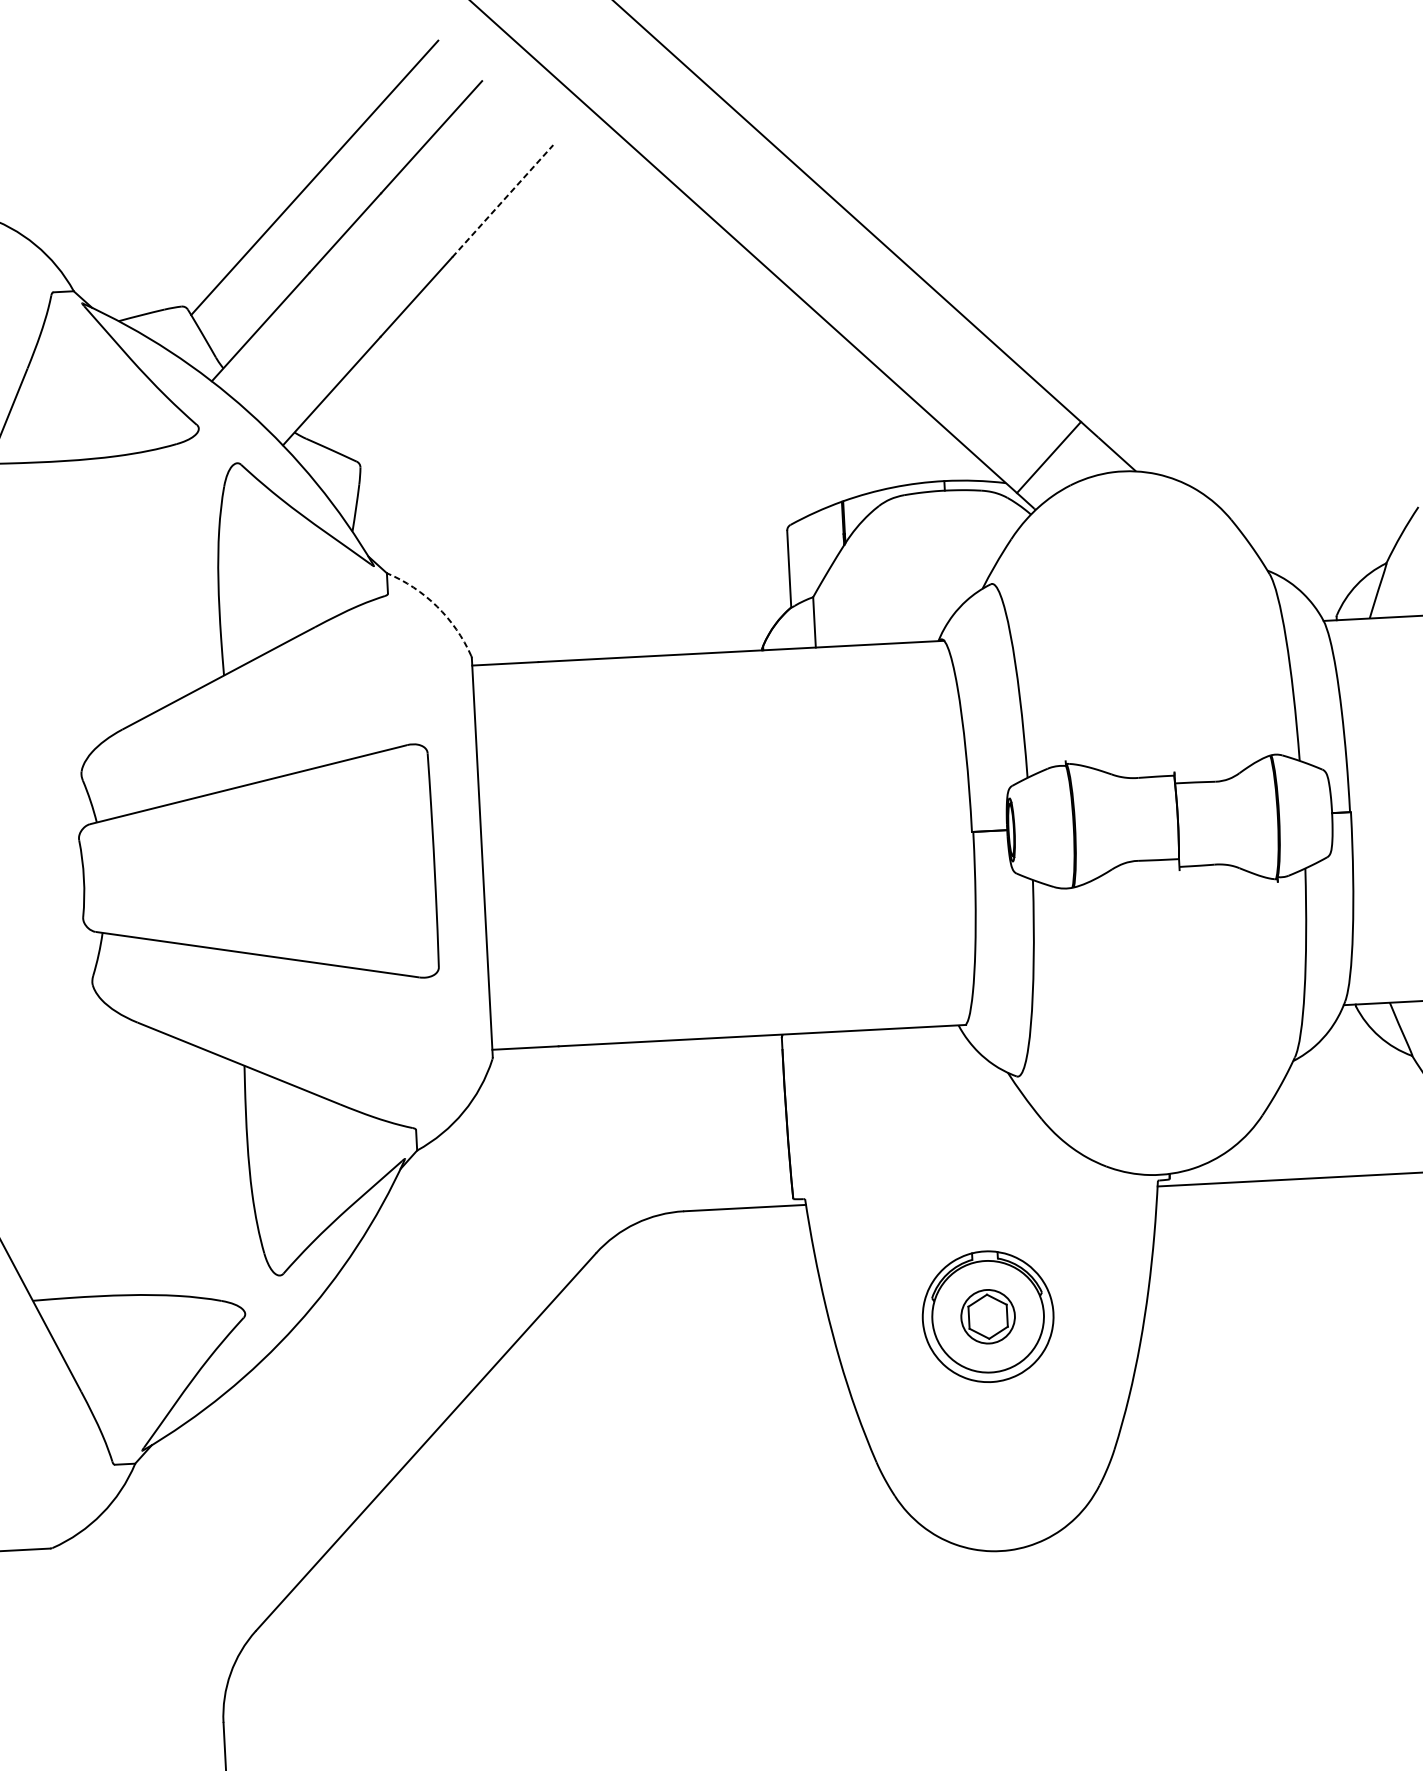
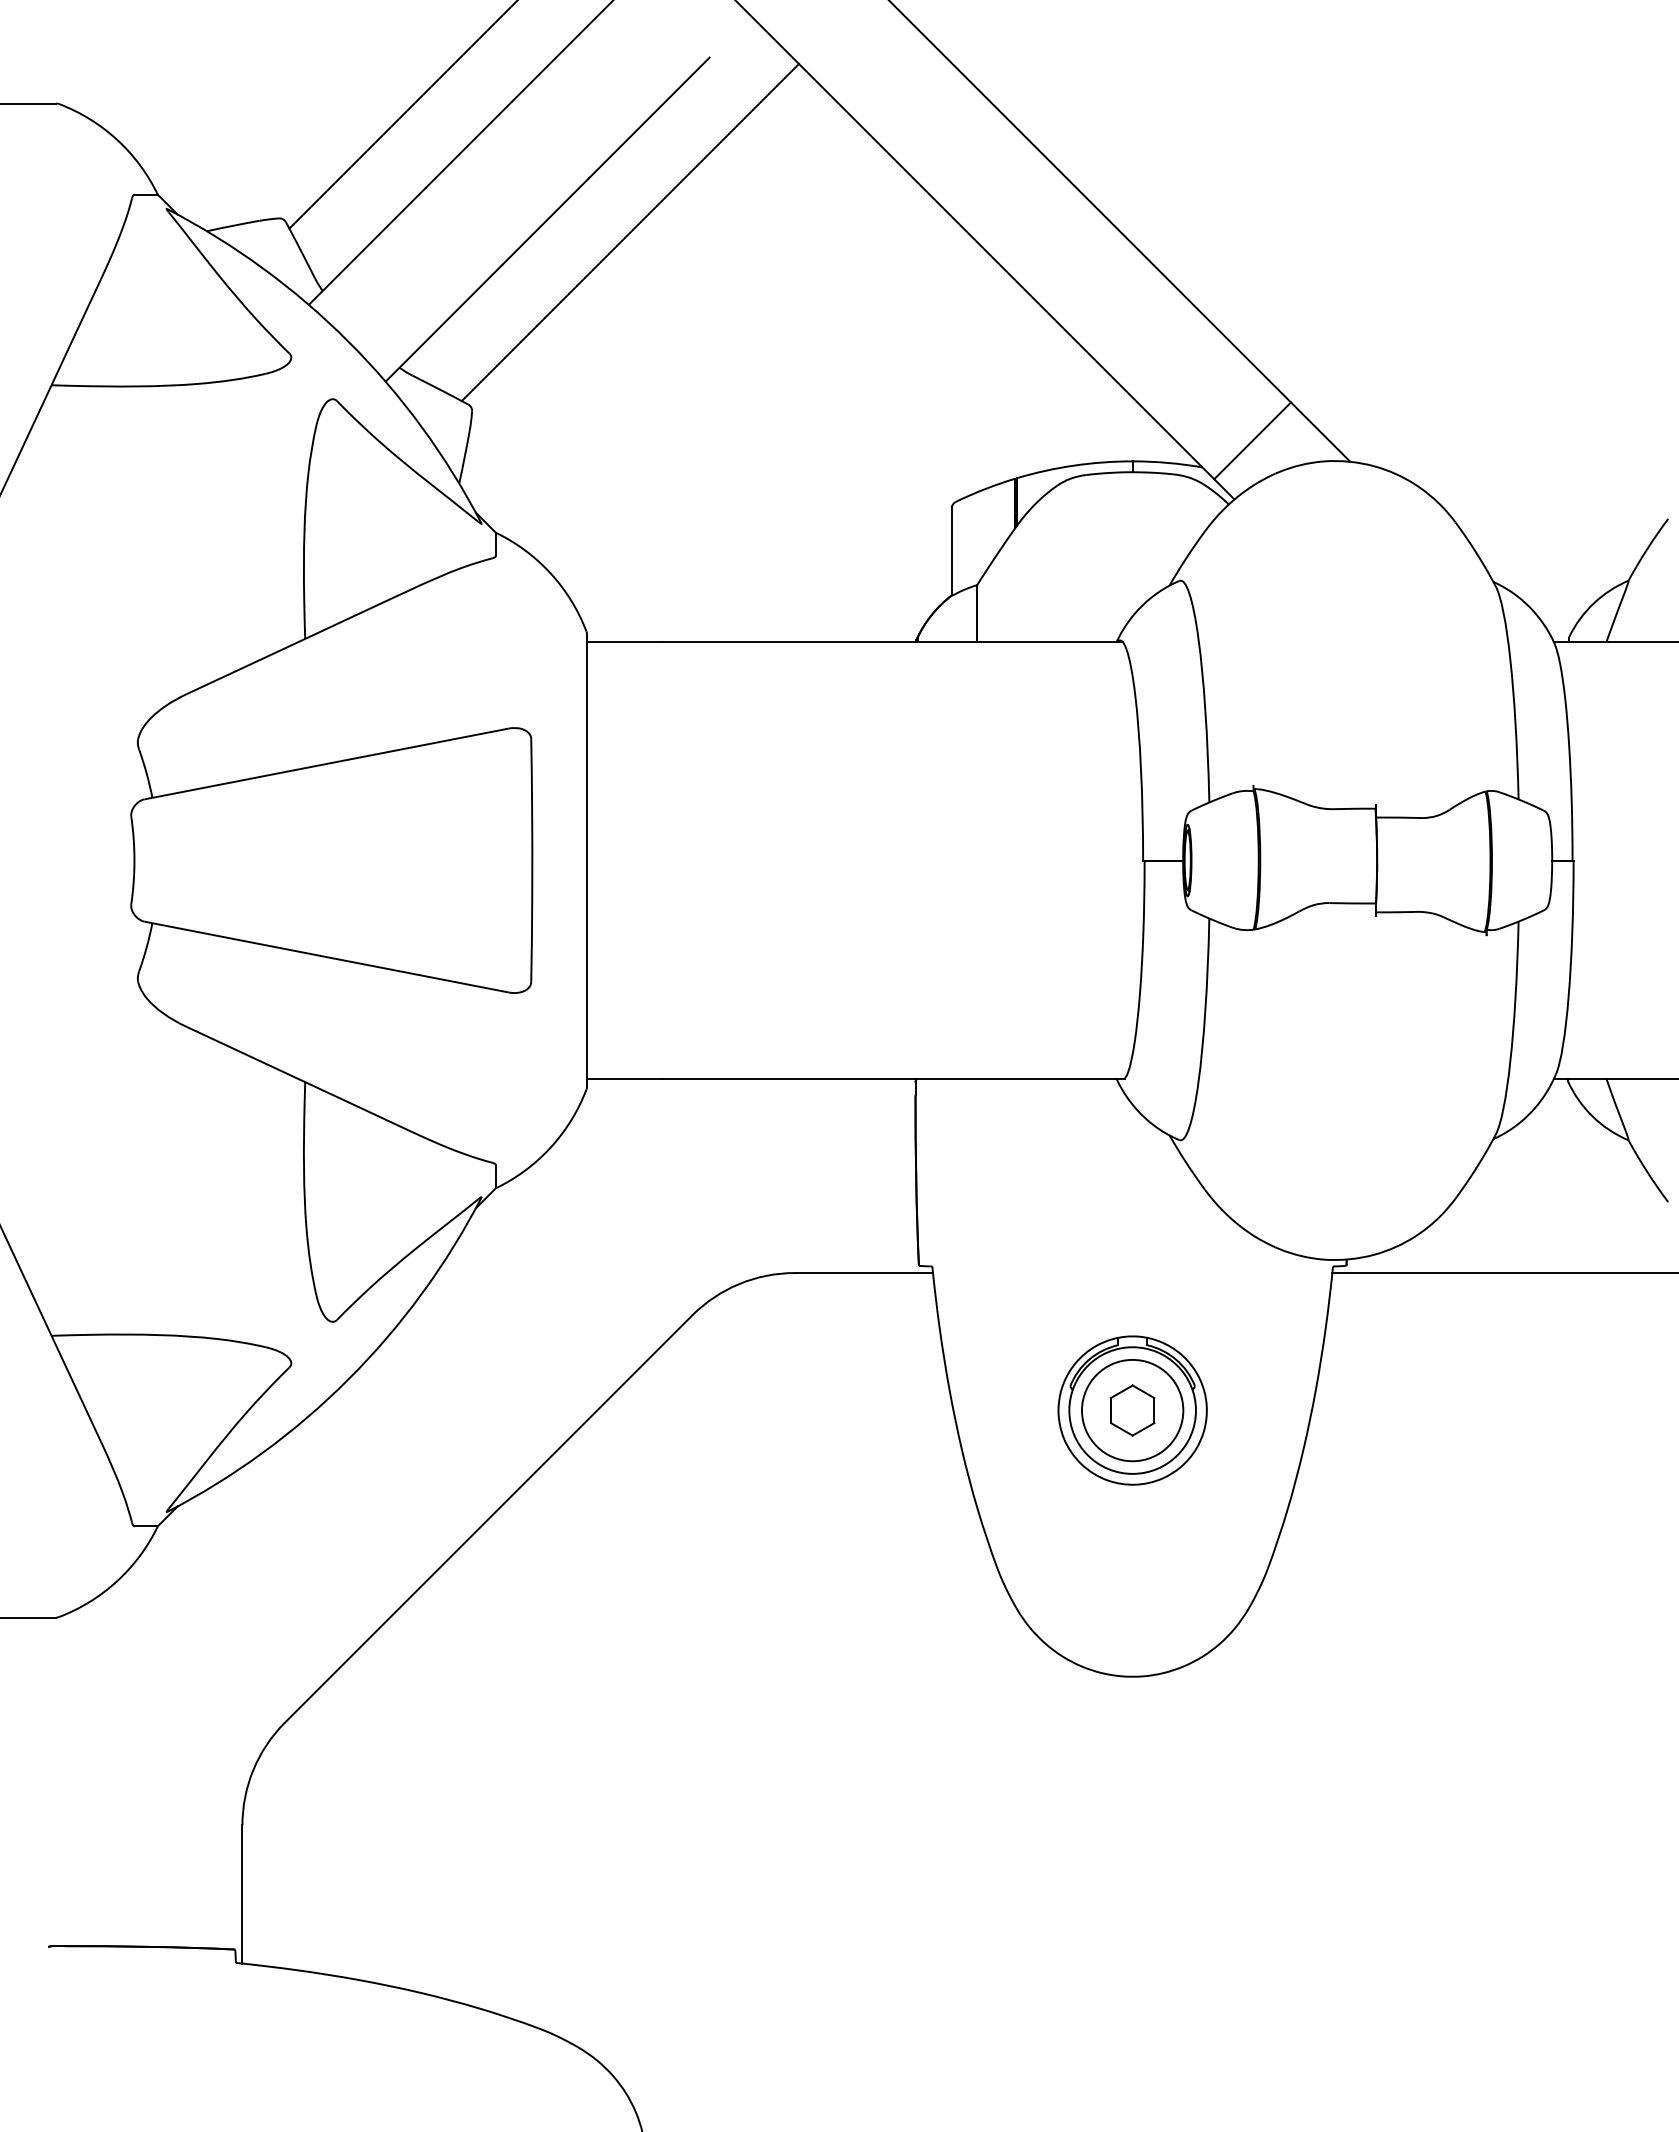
line: (503, 201) -> (649, 118), dashed -> solid
line: (491, 302) -> (630, 232), added
arc: (436, 606) -> (550, 573), dashed -> solid
circle: (987, 1316) -> (1132, 1410), size x1.67

